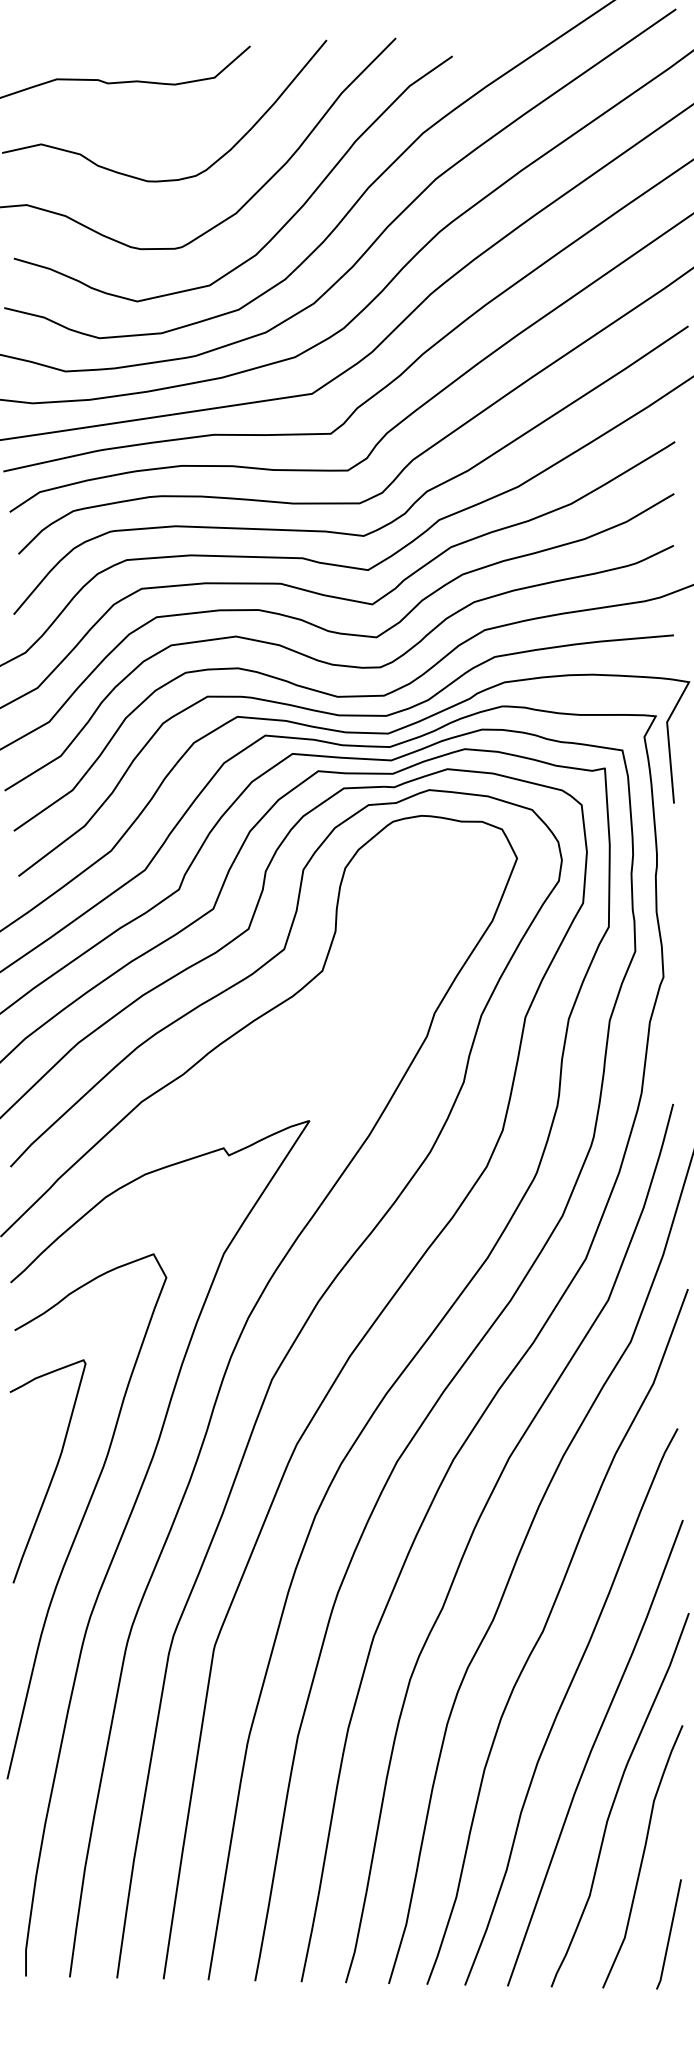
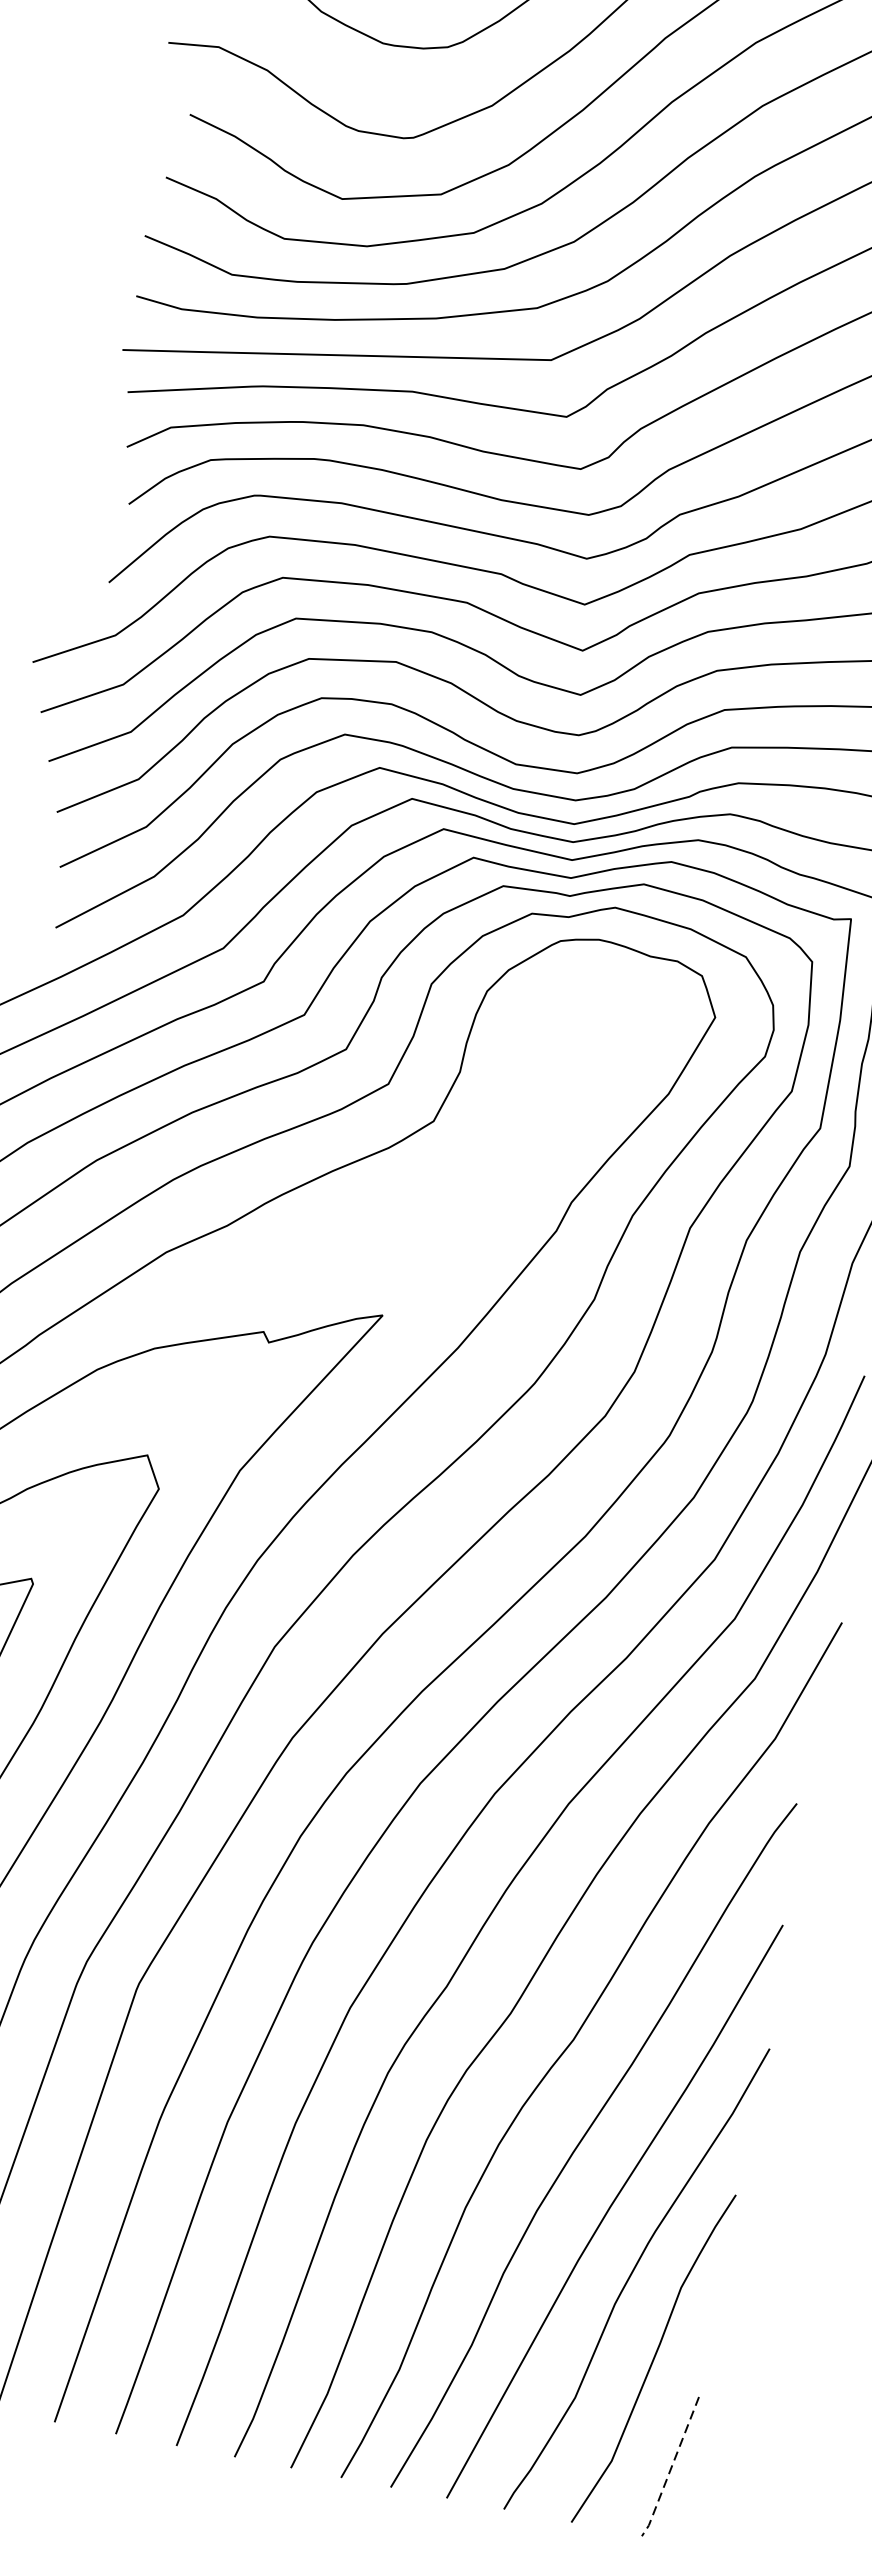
line: (669, 1935) -> (670, 2468), solid -> dashed

